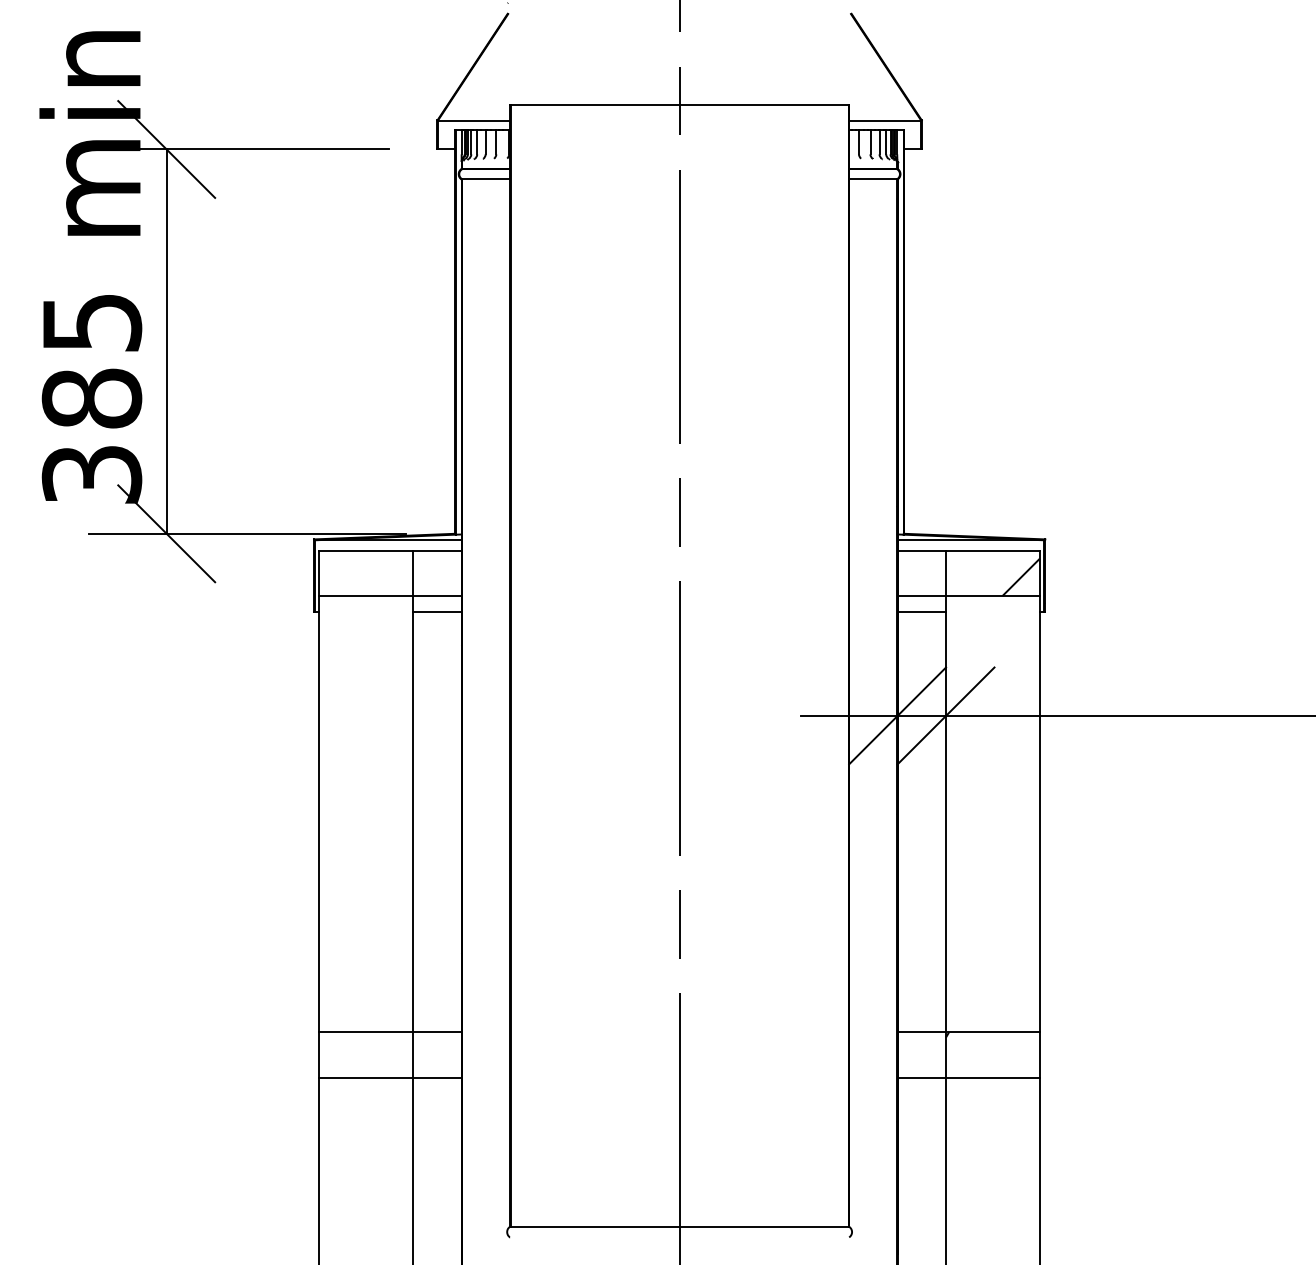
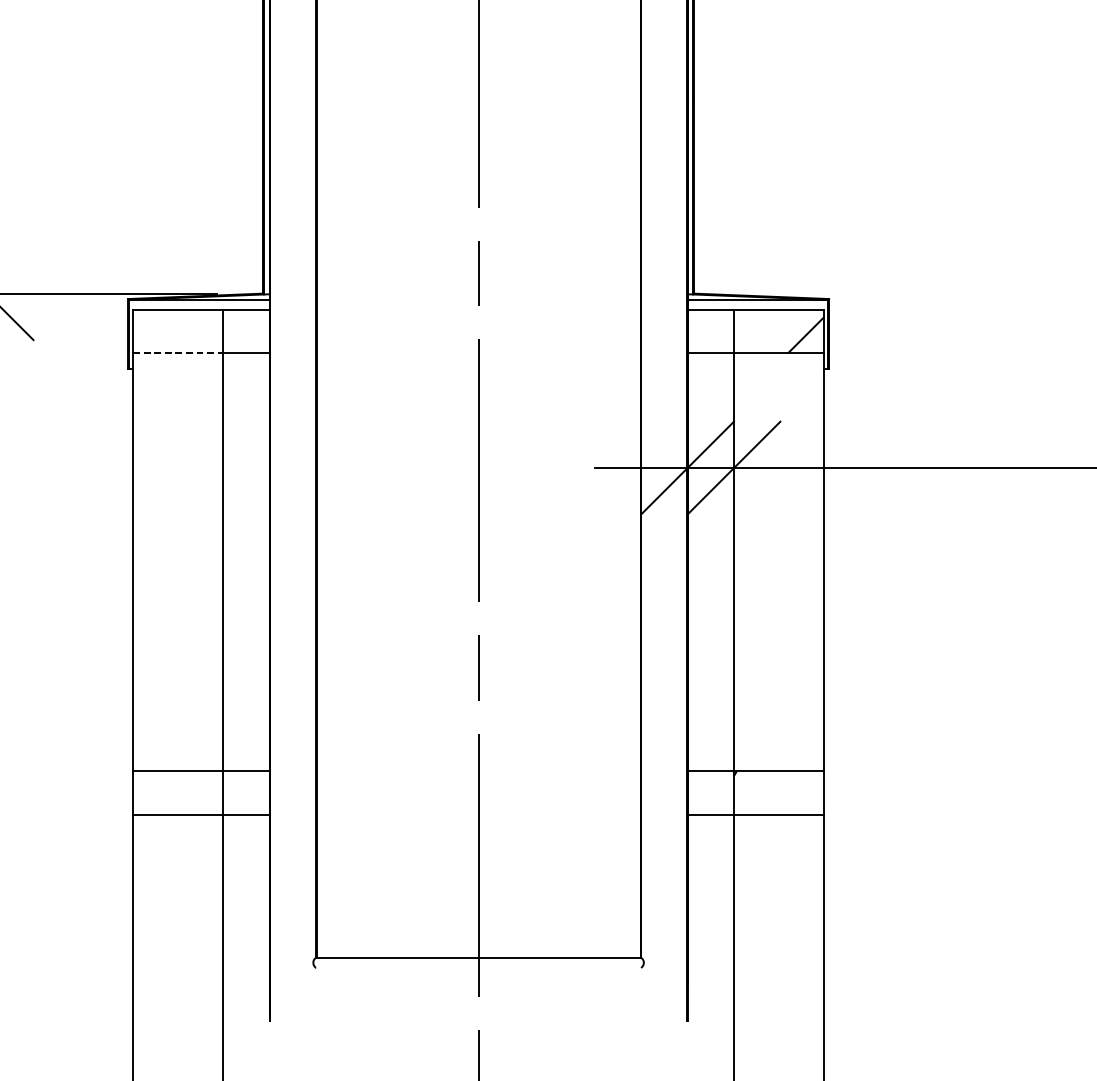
line: (366, 596) -> (178, 353), solid -> dashed
line: (437, 612) -> (246, 369), removed
line: (921, 612) -> (710, 369), removed

